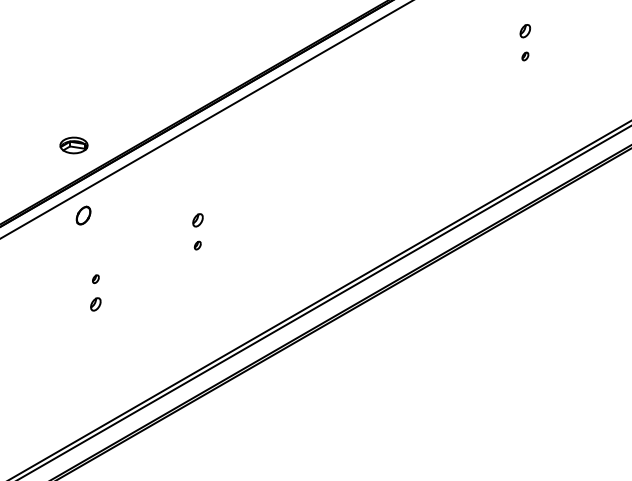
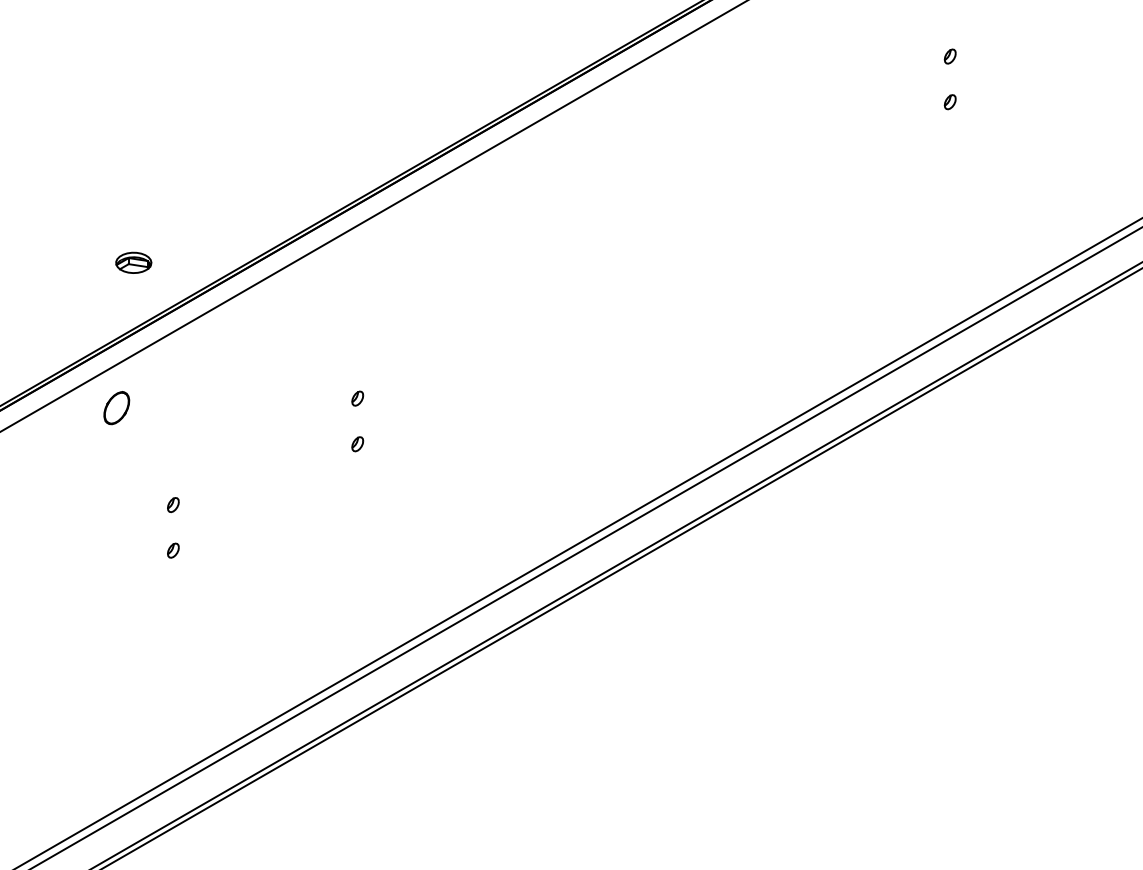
part: (525, 31) -> (950, 56), size x0.62
part: (73, 144) -> (132, 261), size x0.71
part: (83, 215) -> (116, 407), moved
part: (197, 220) -> (357, 398), size x0.62
part: (95, 304) -> (172, 550), size x0.62

